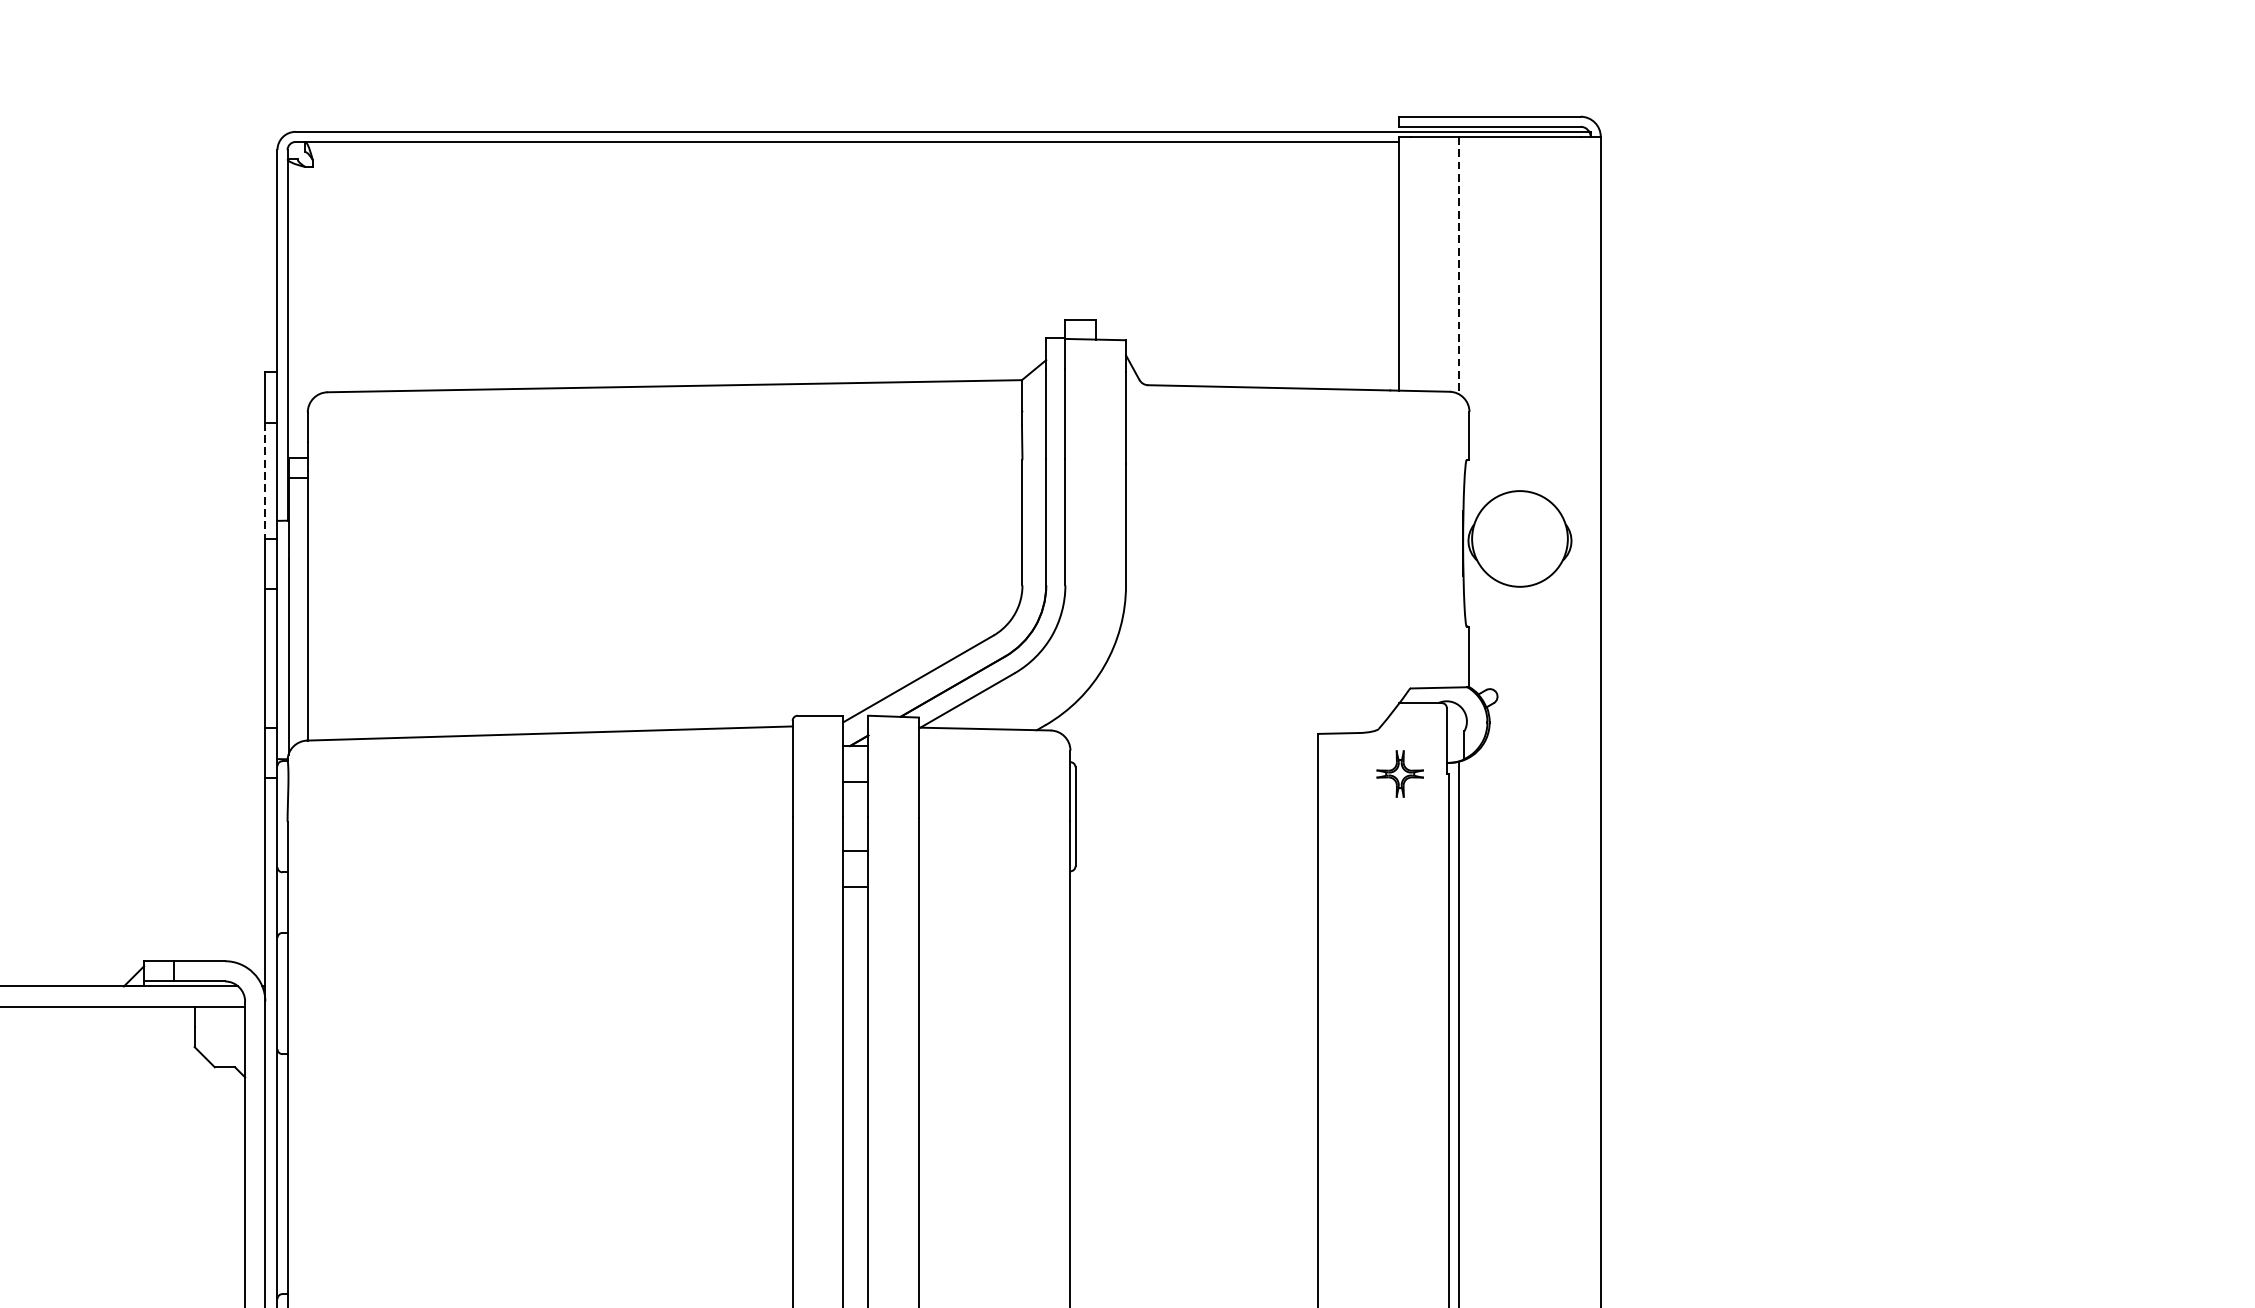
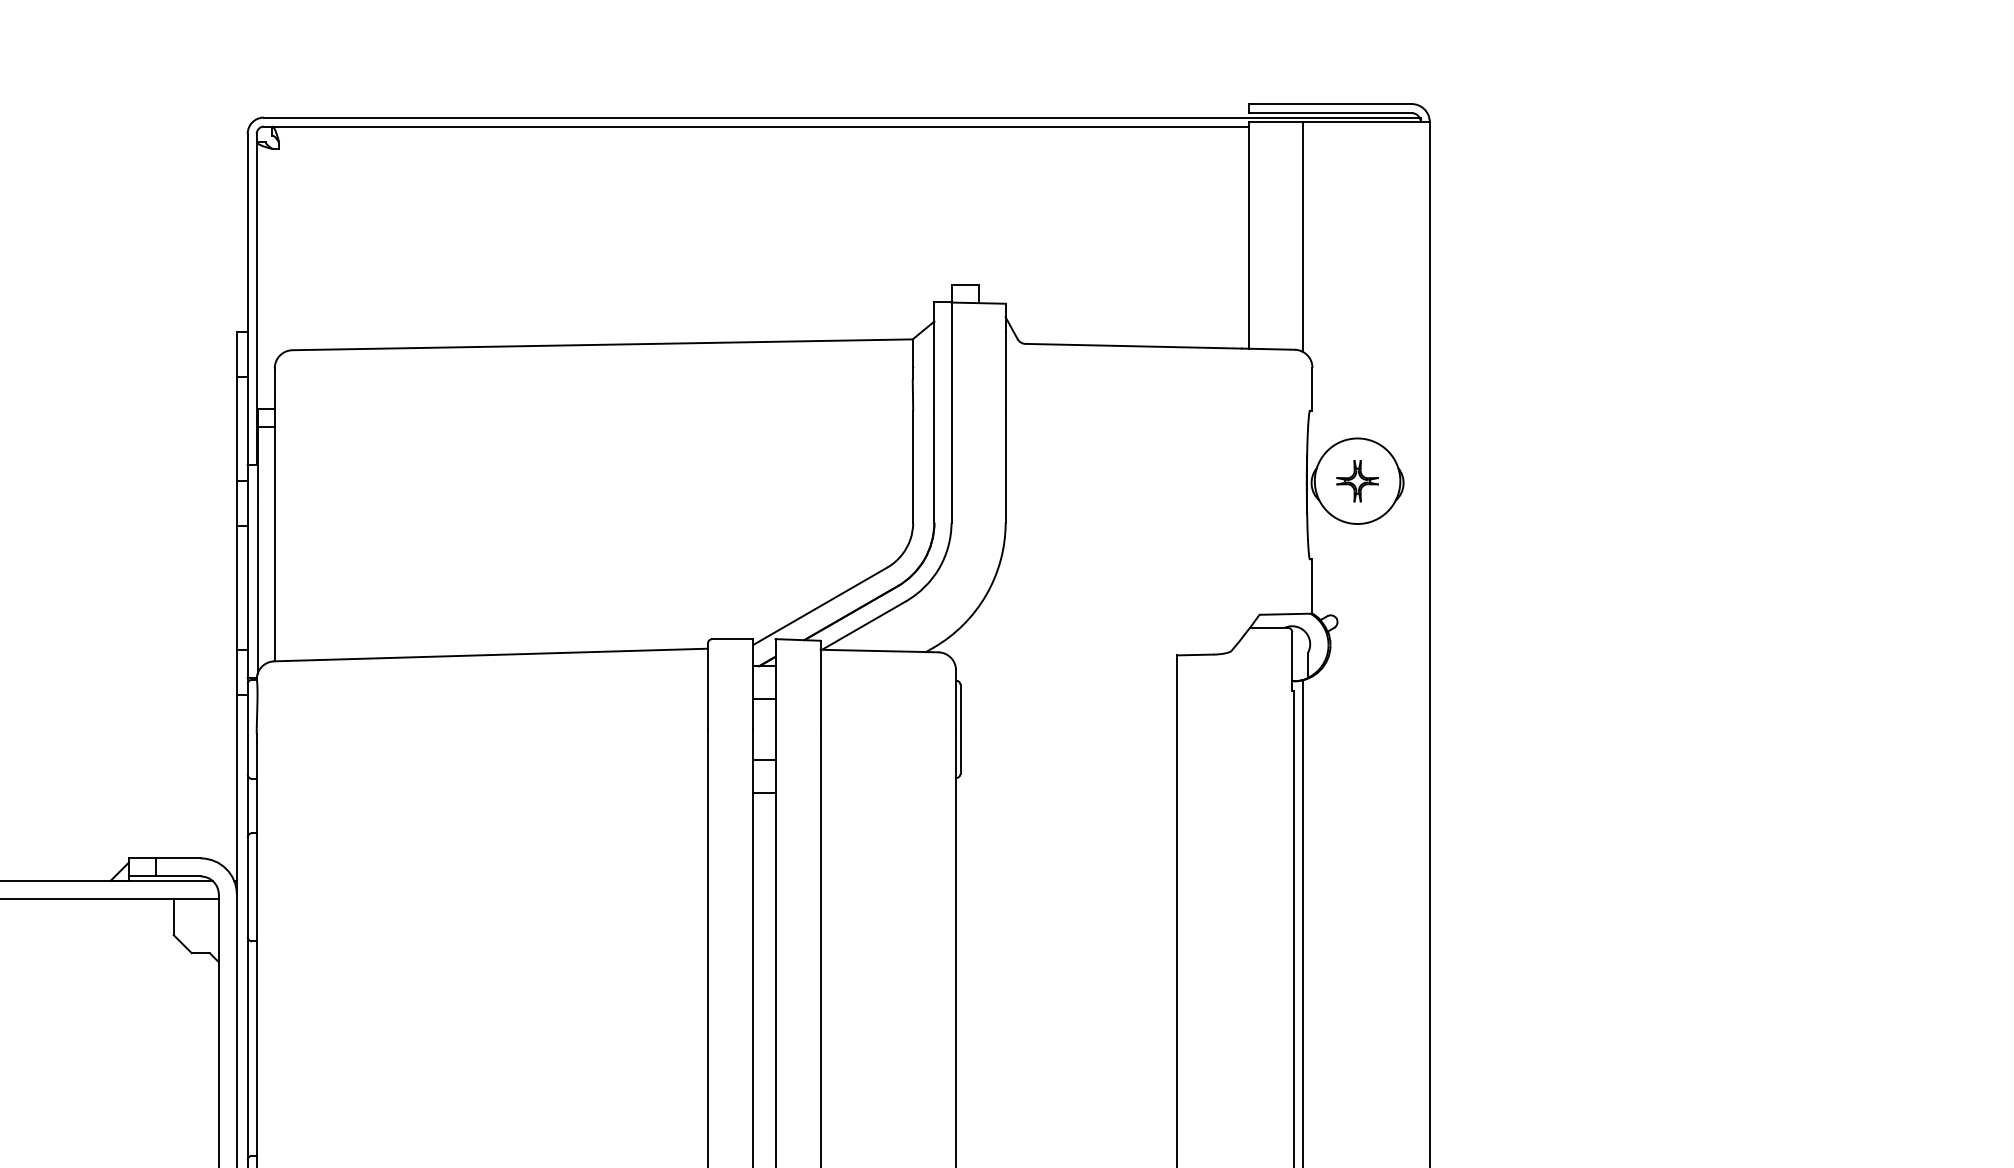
line: (1459, 266) -> (1303, 237), dashed -> solid
line: (264, 481) -> (236, 429), dashed -> solid
part: (1400, 774) -> (1357, 481), moved

